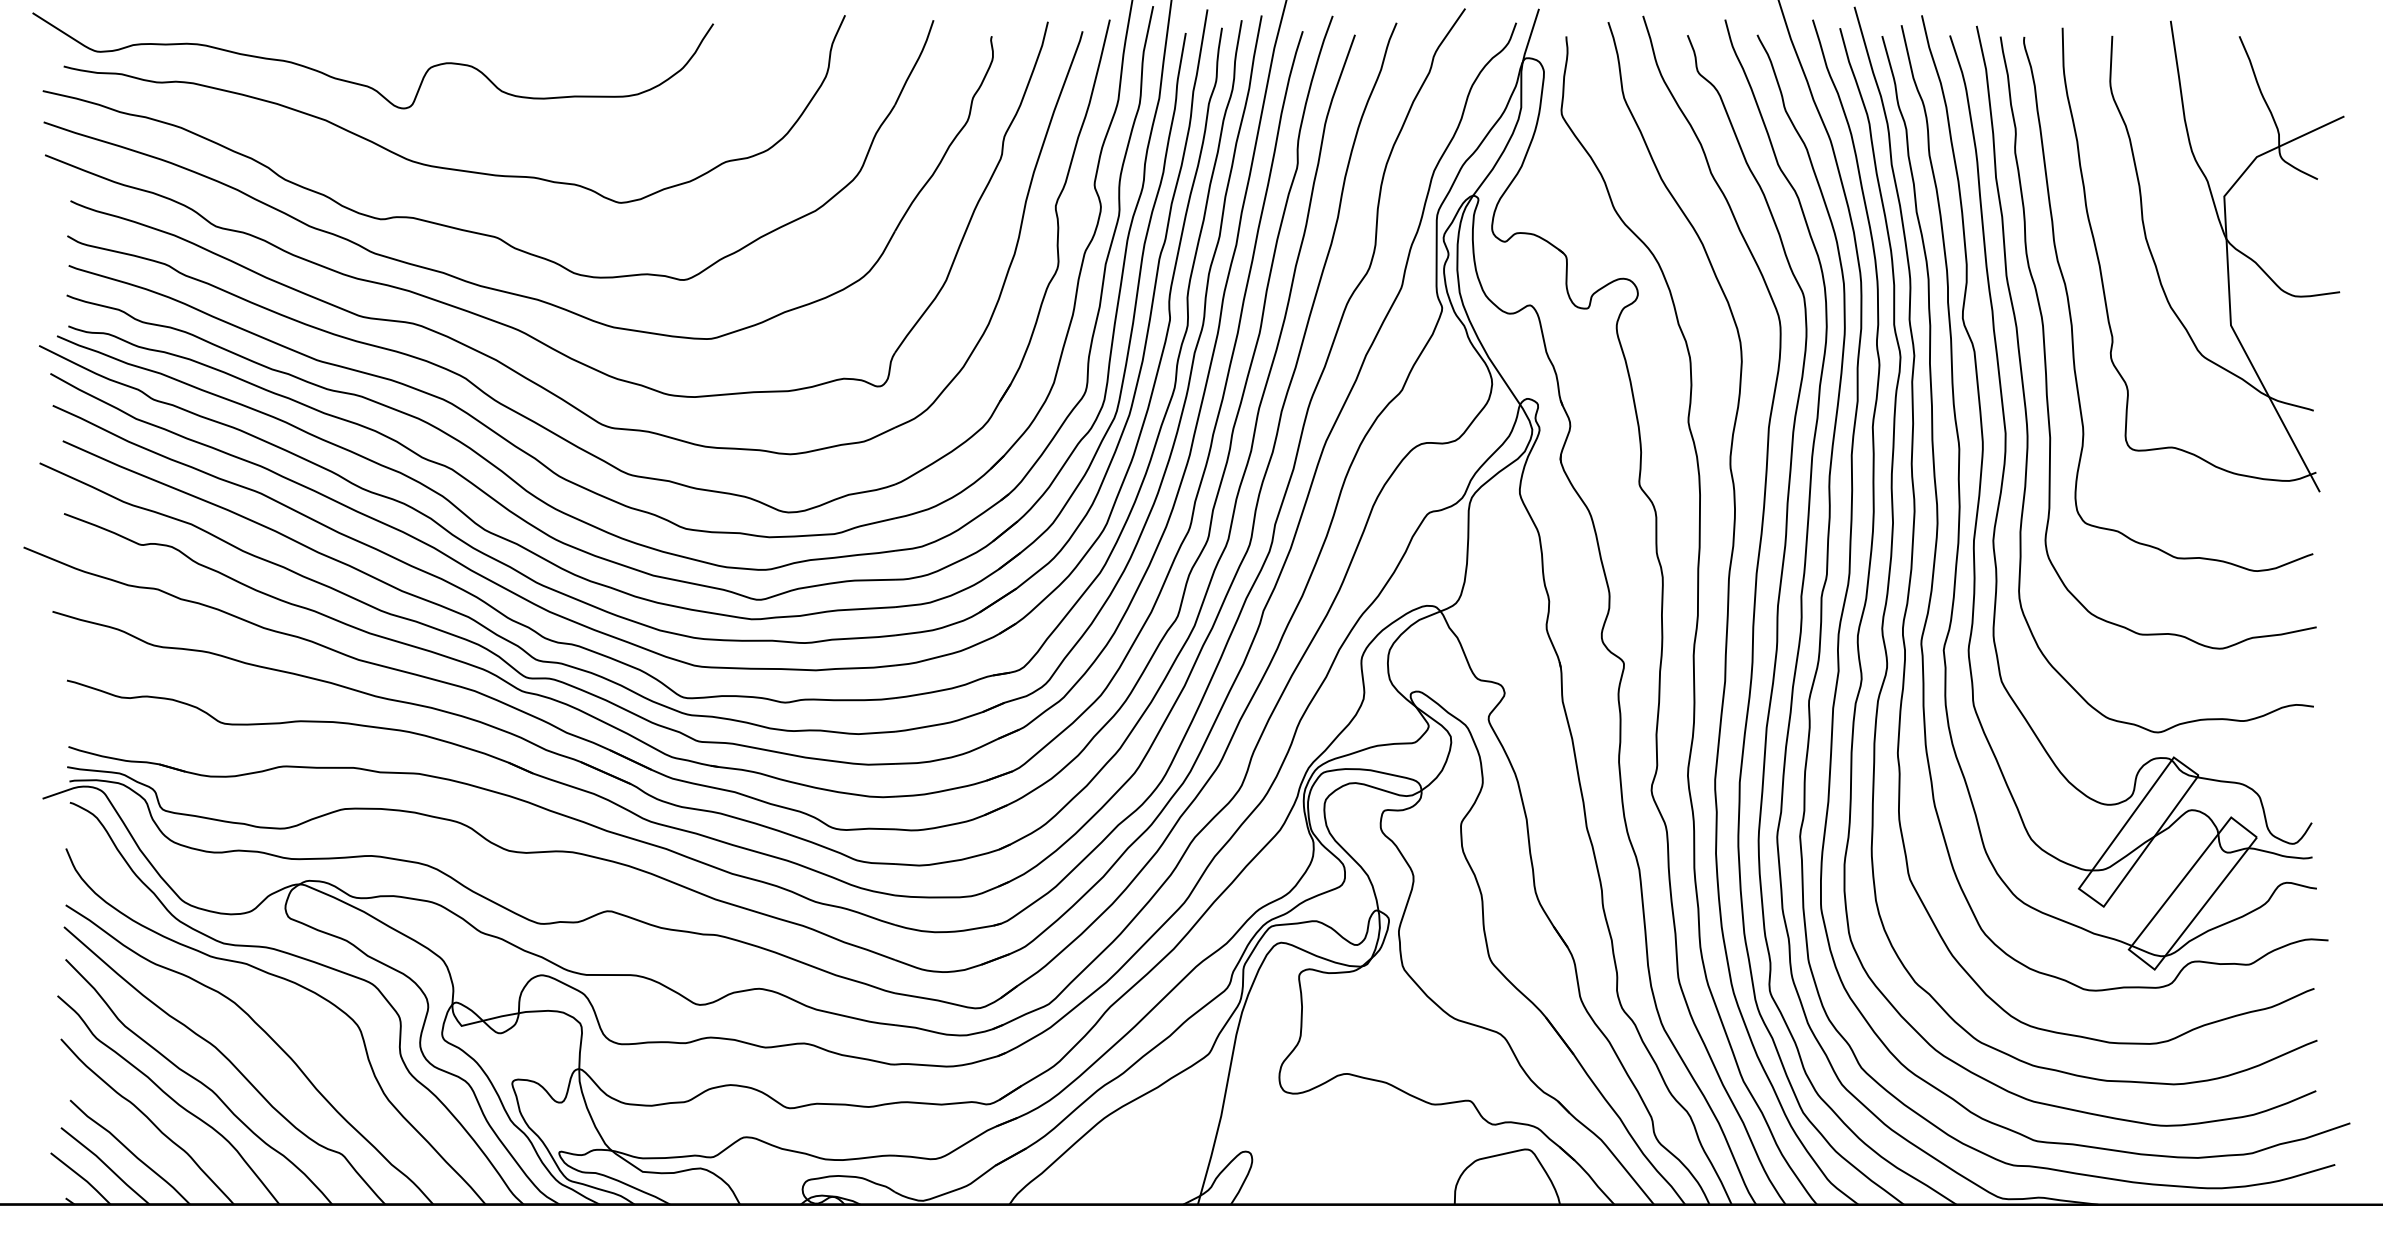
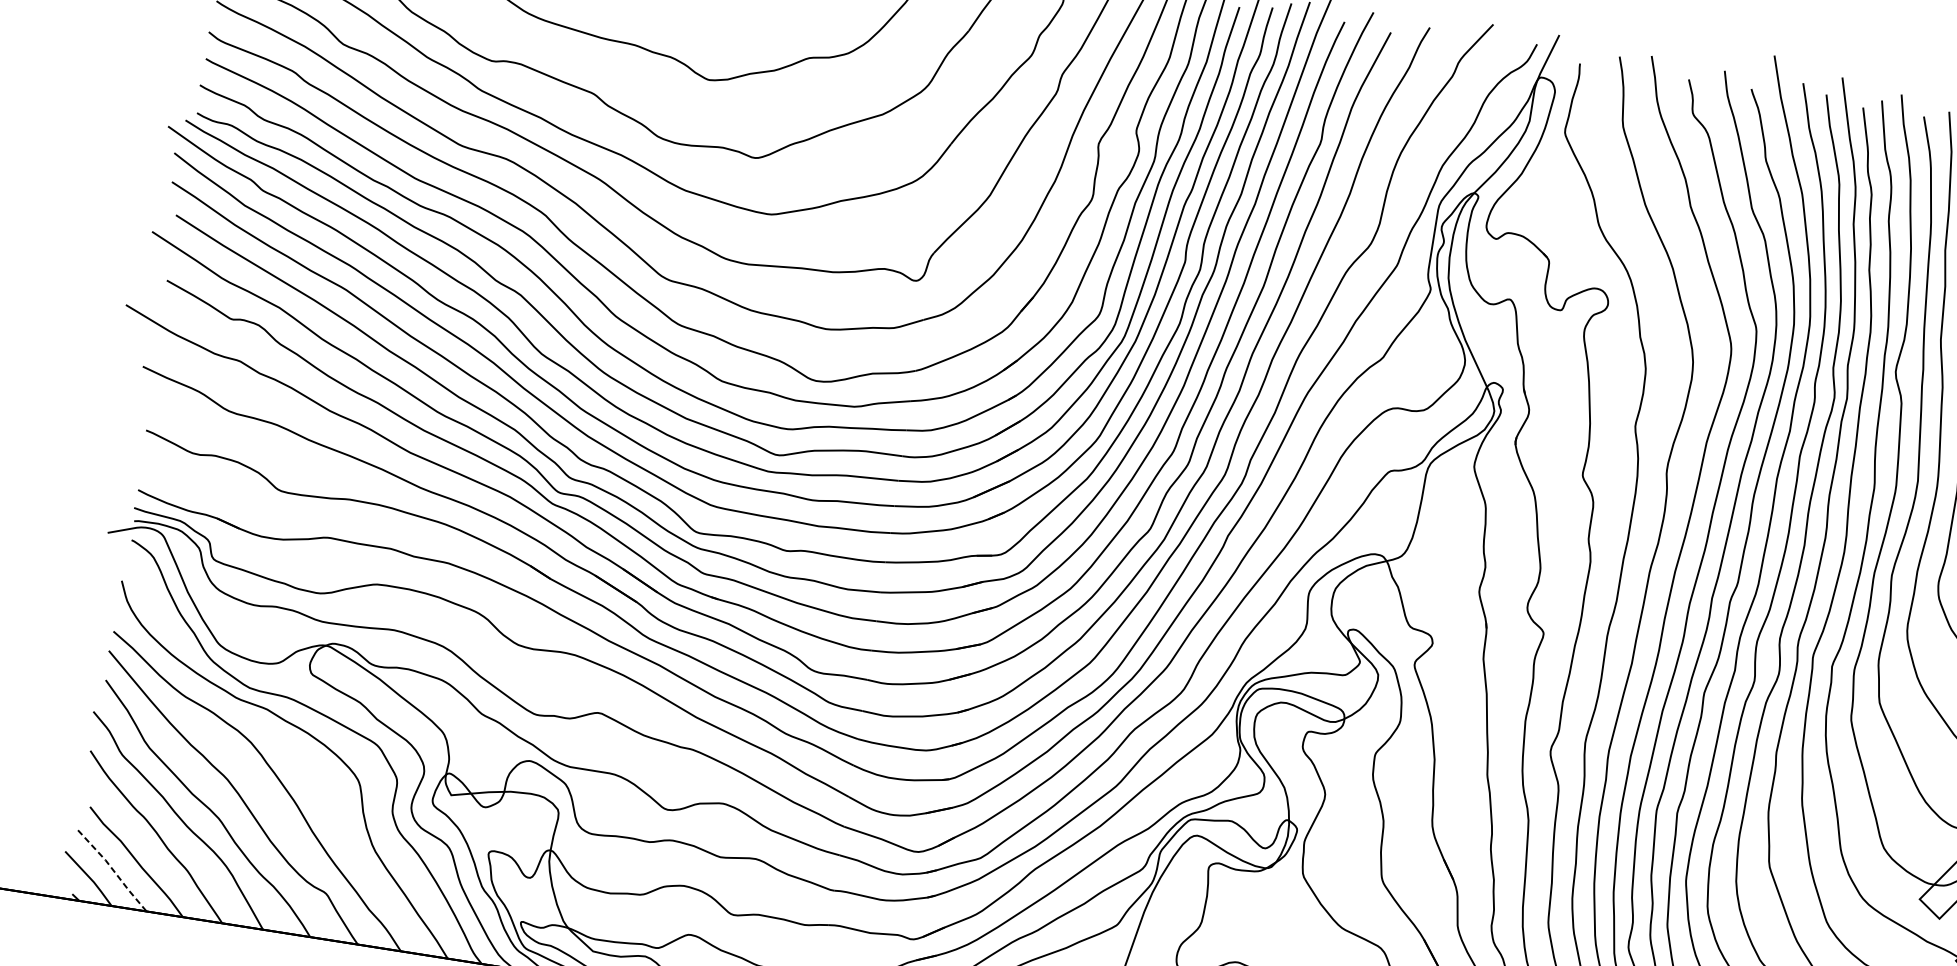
line: (106, 1165) -> (113, 870), solid -> dashed

